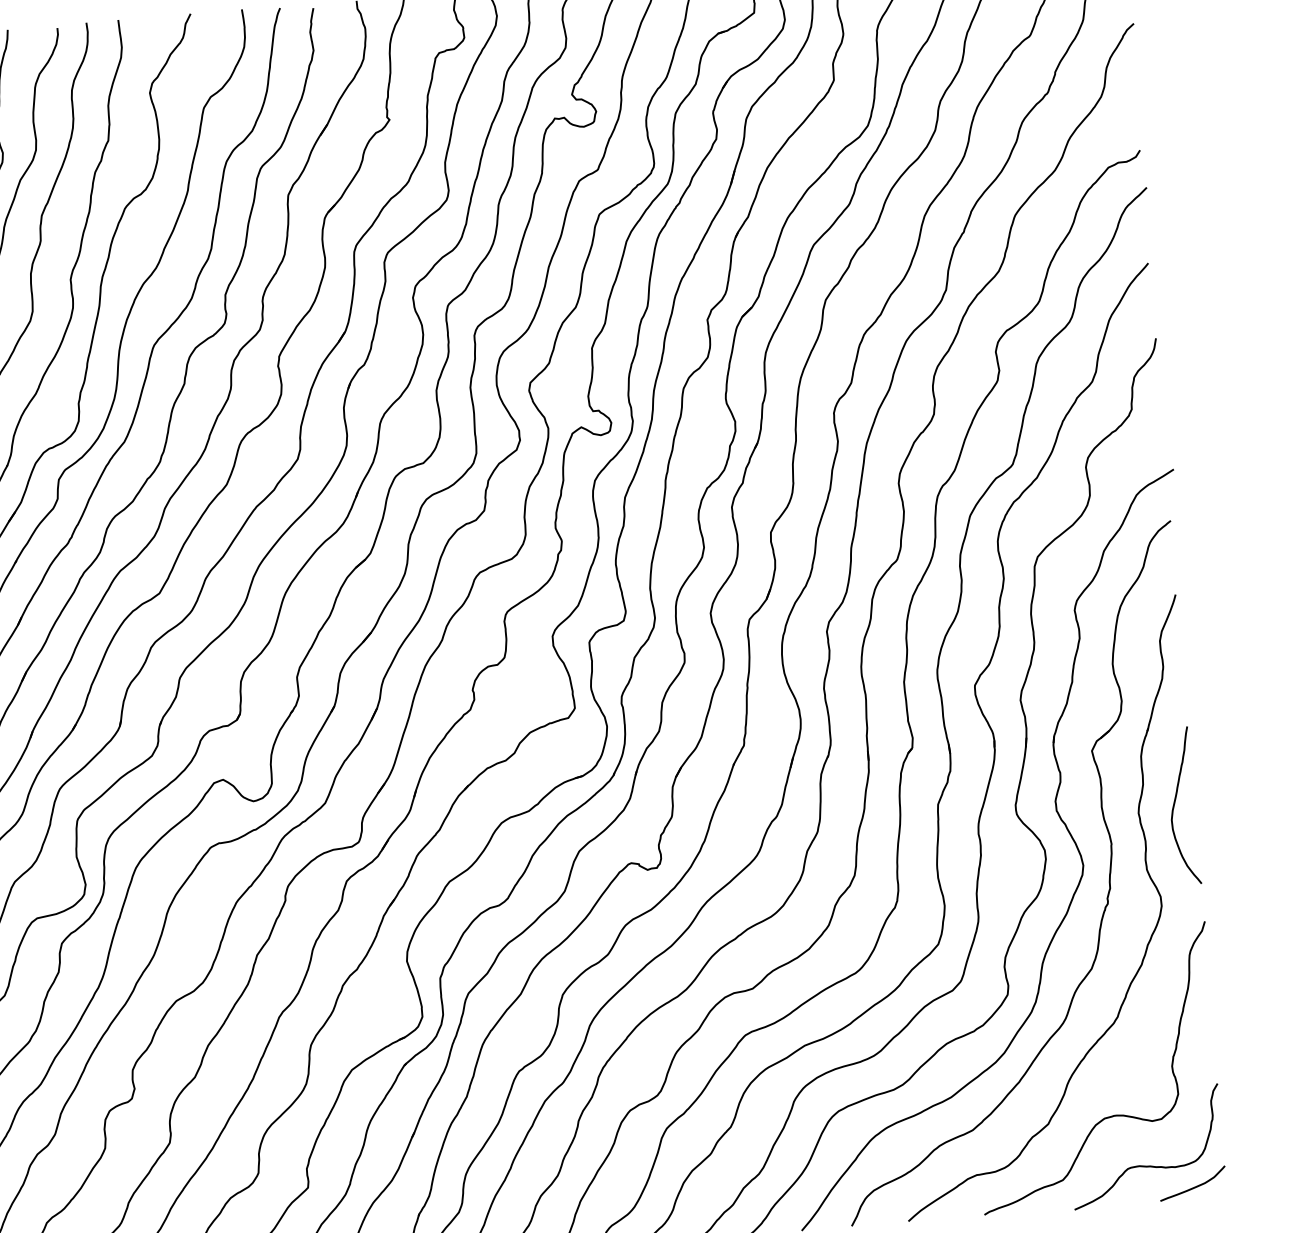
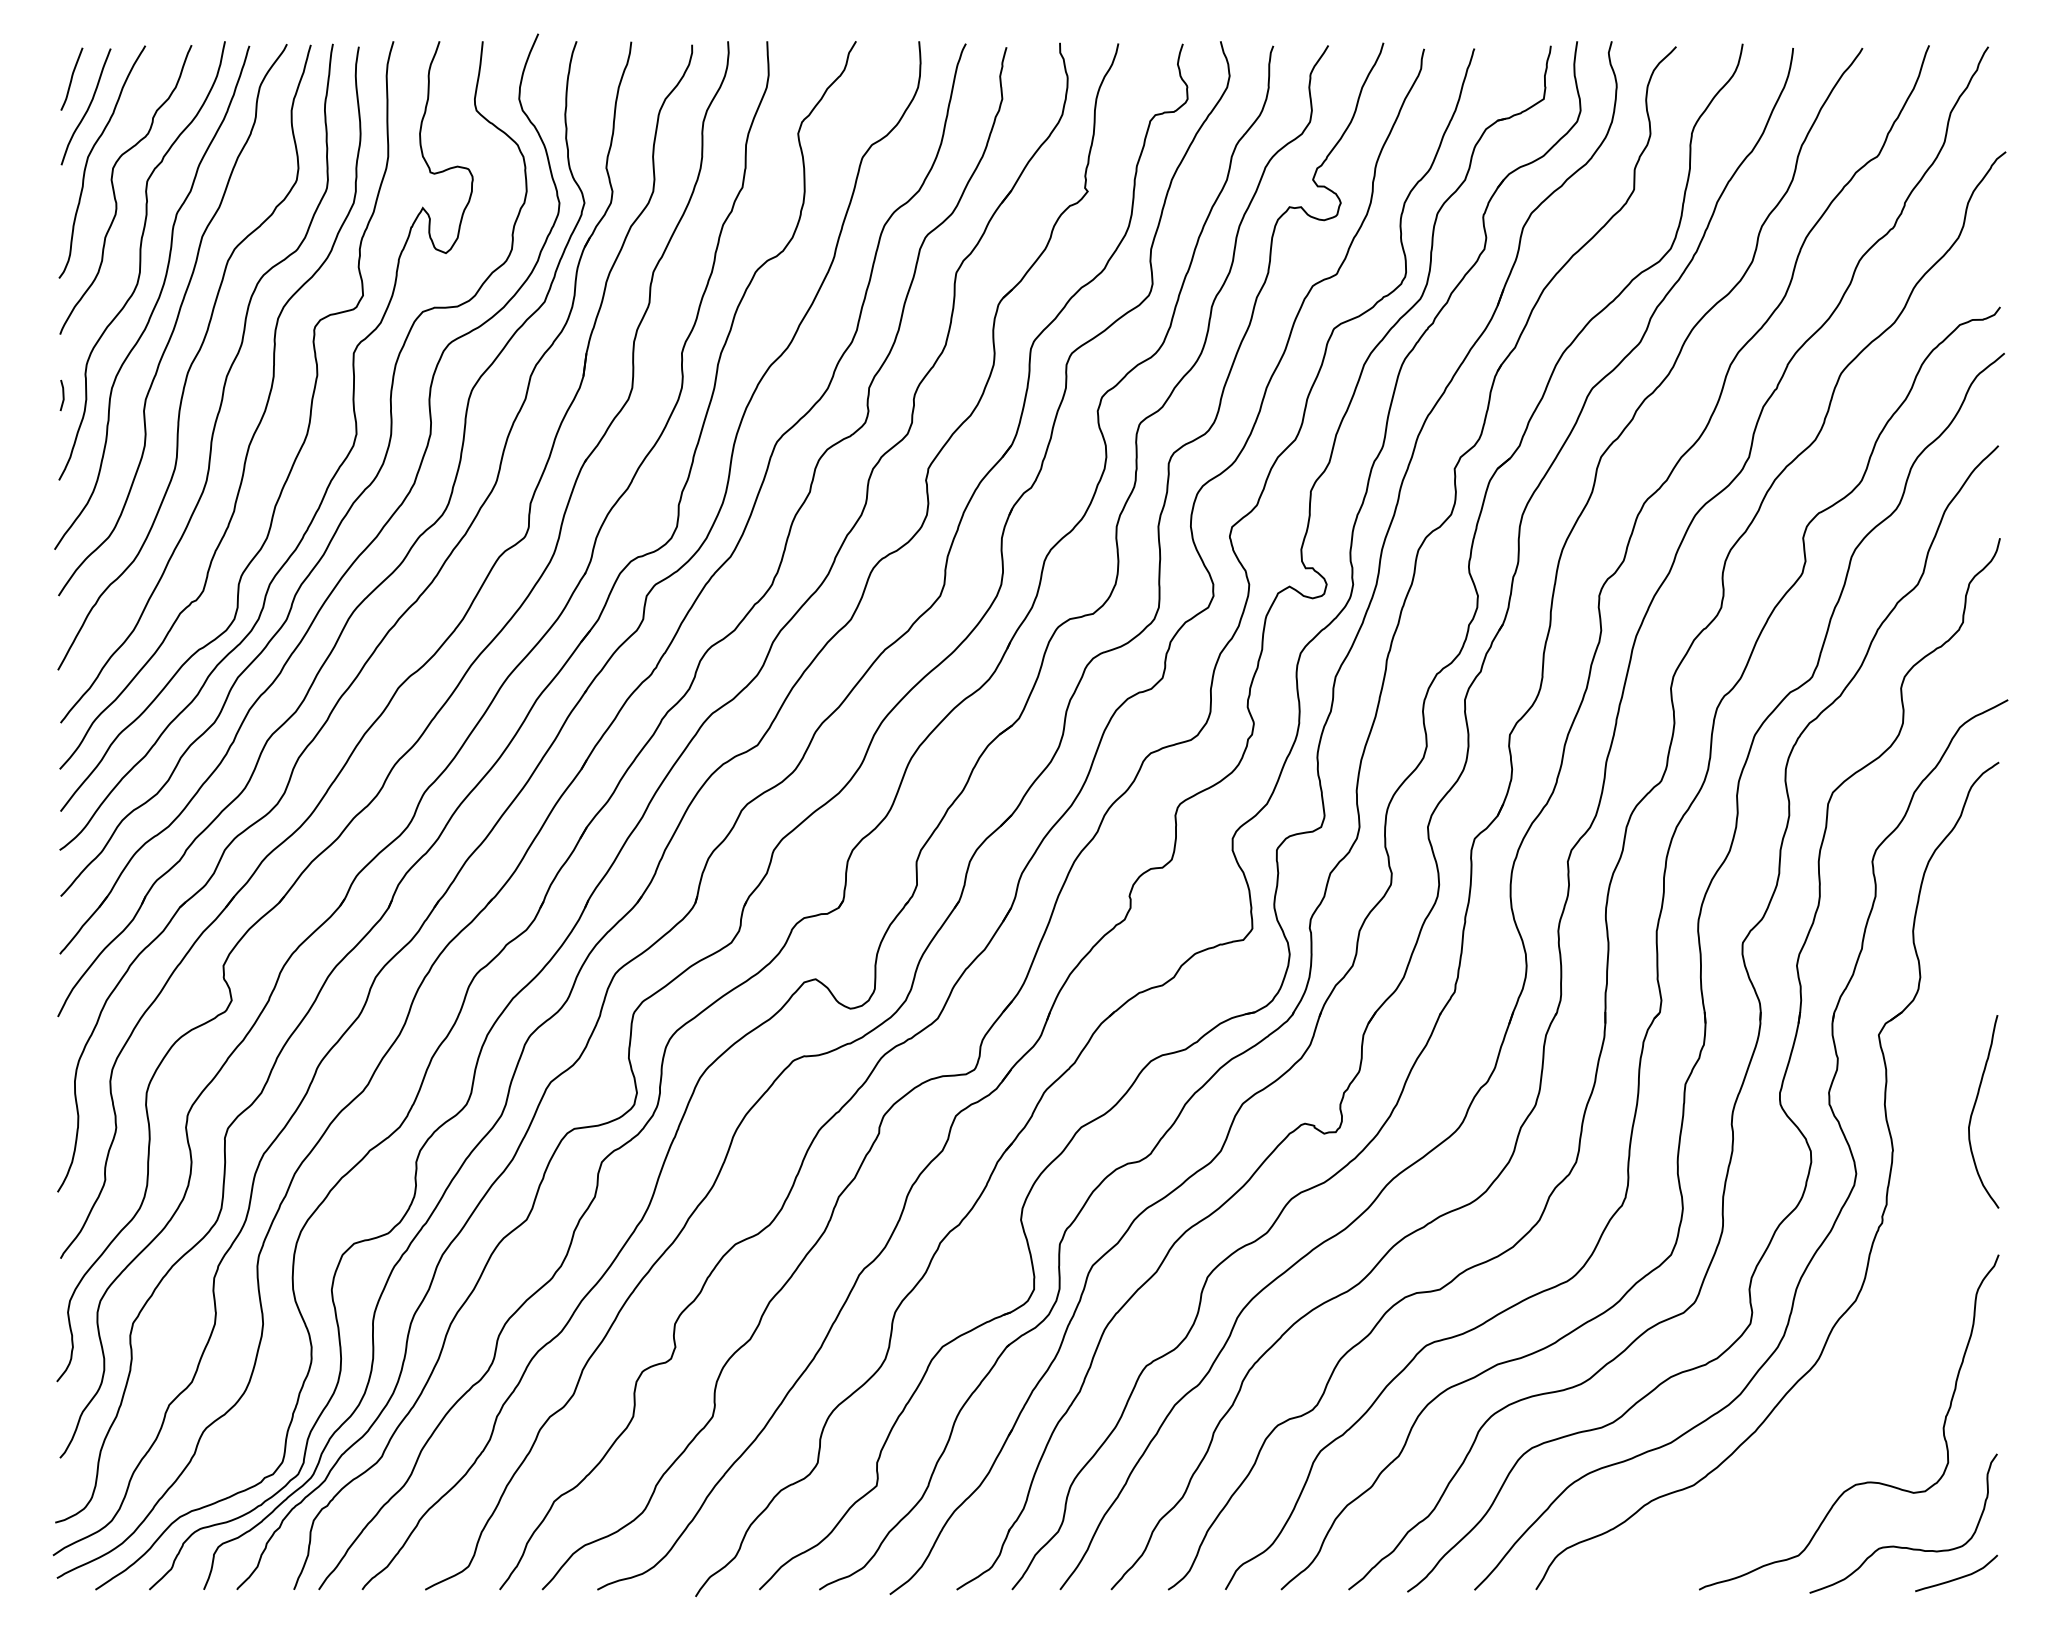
part: (1146, 870) -> (1932, 1186), removed

